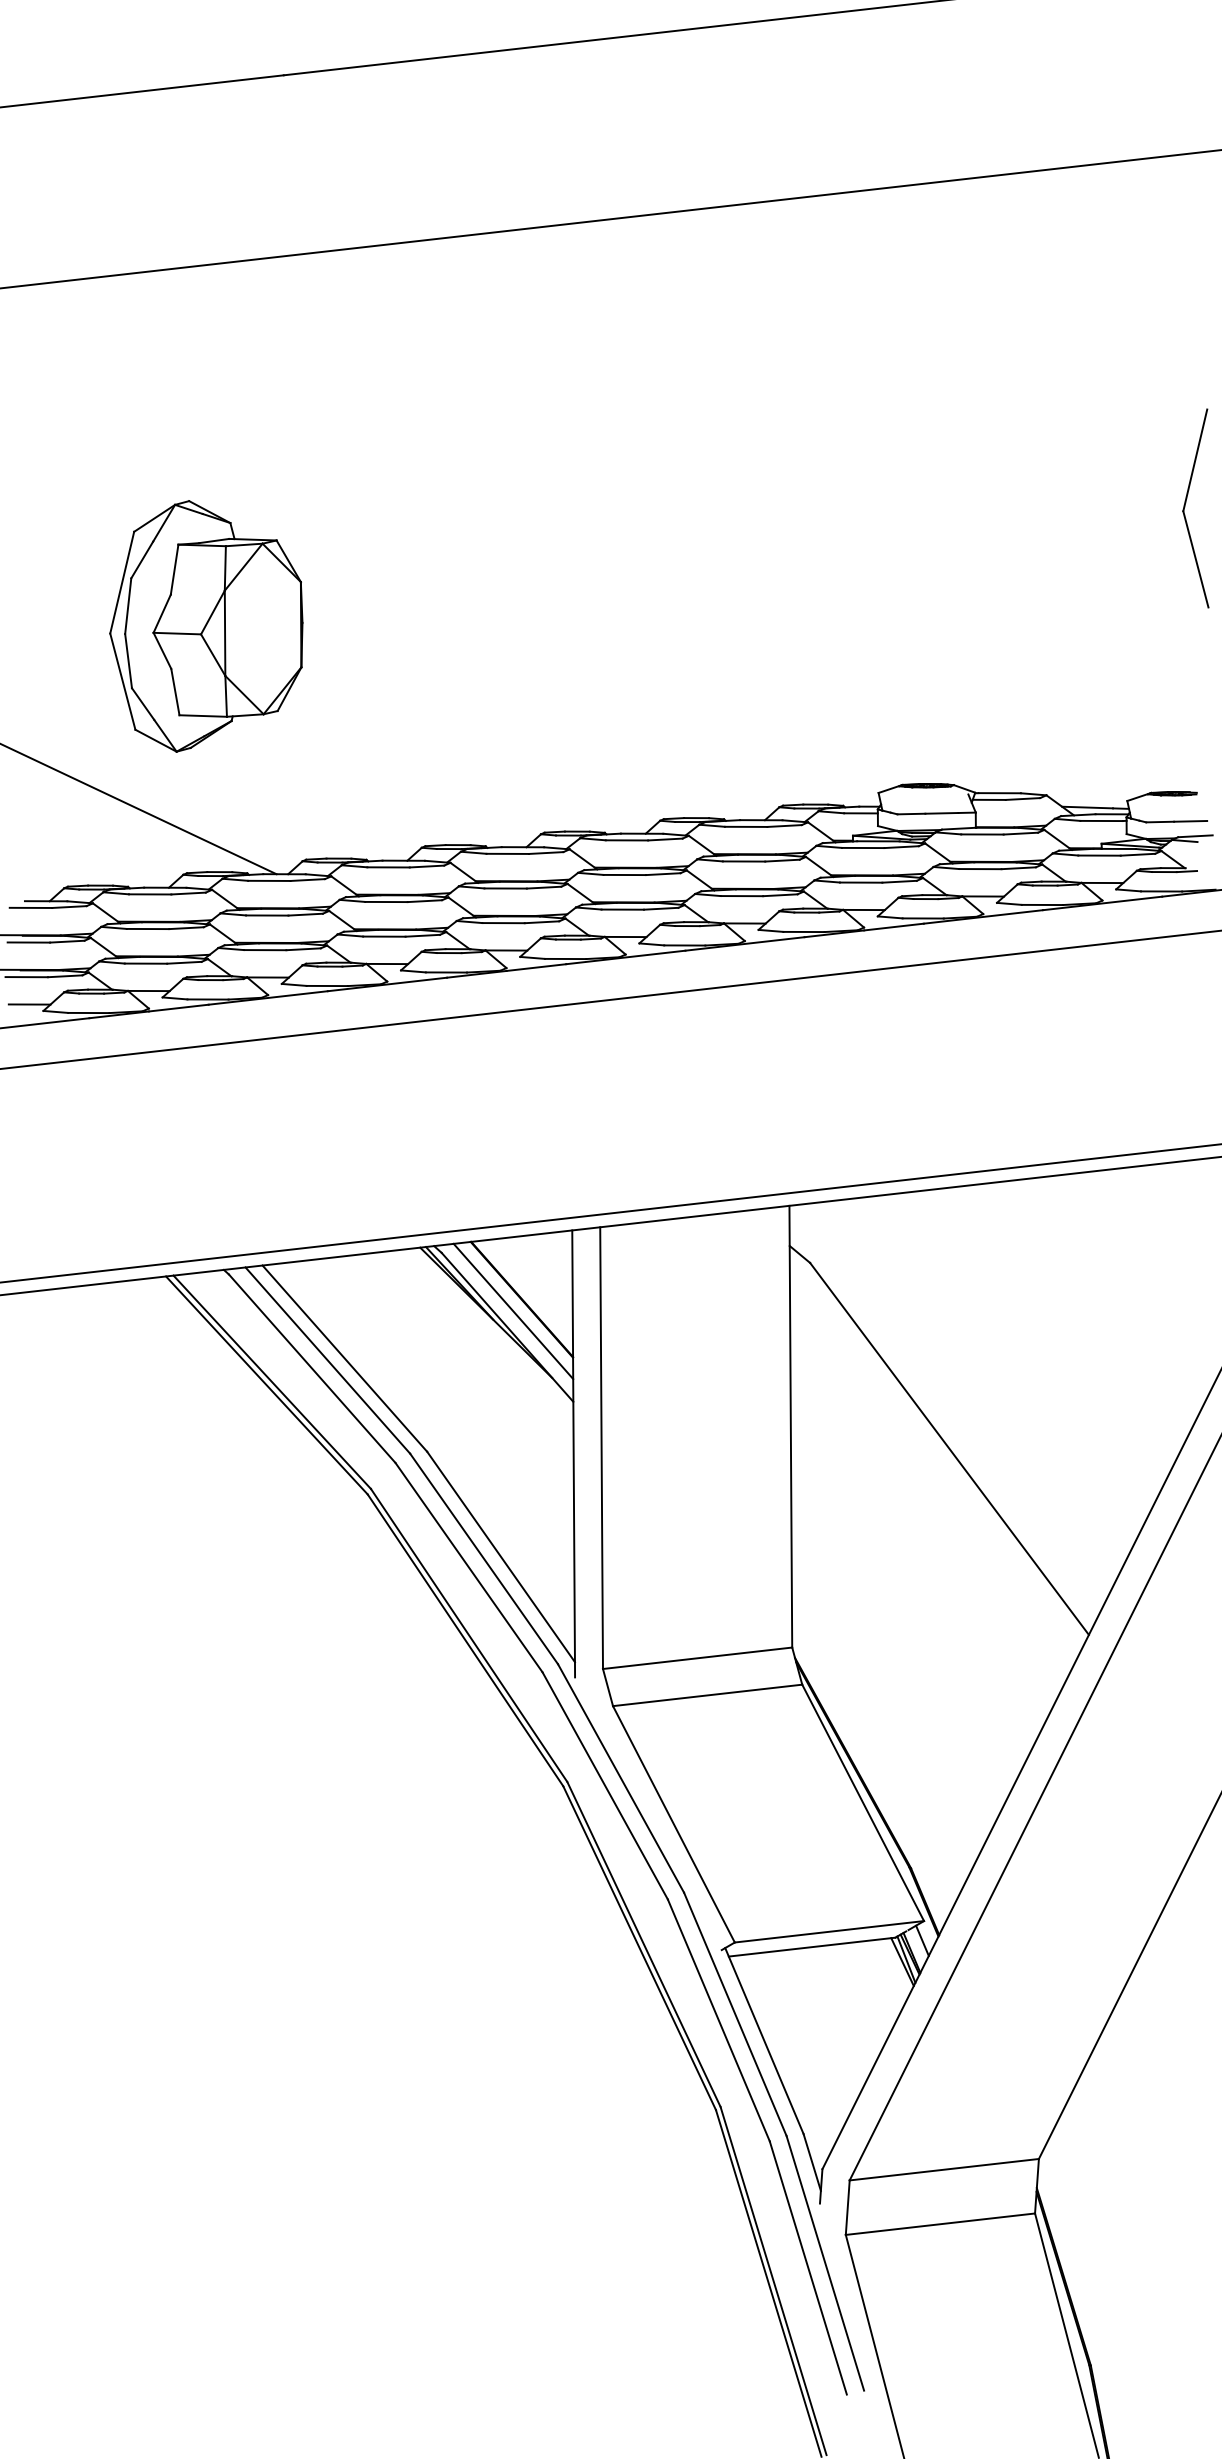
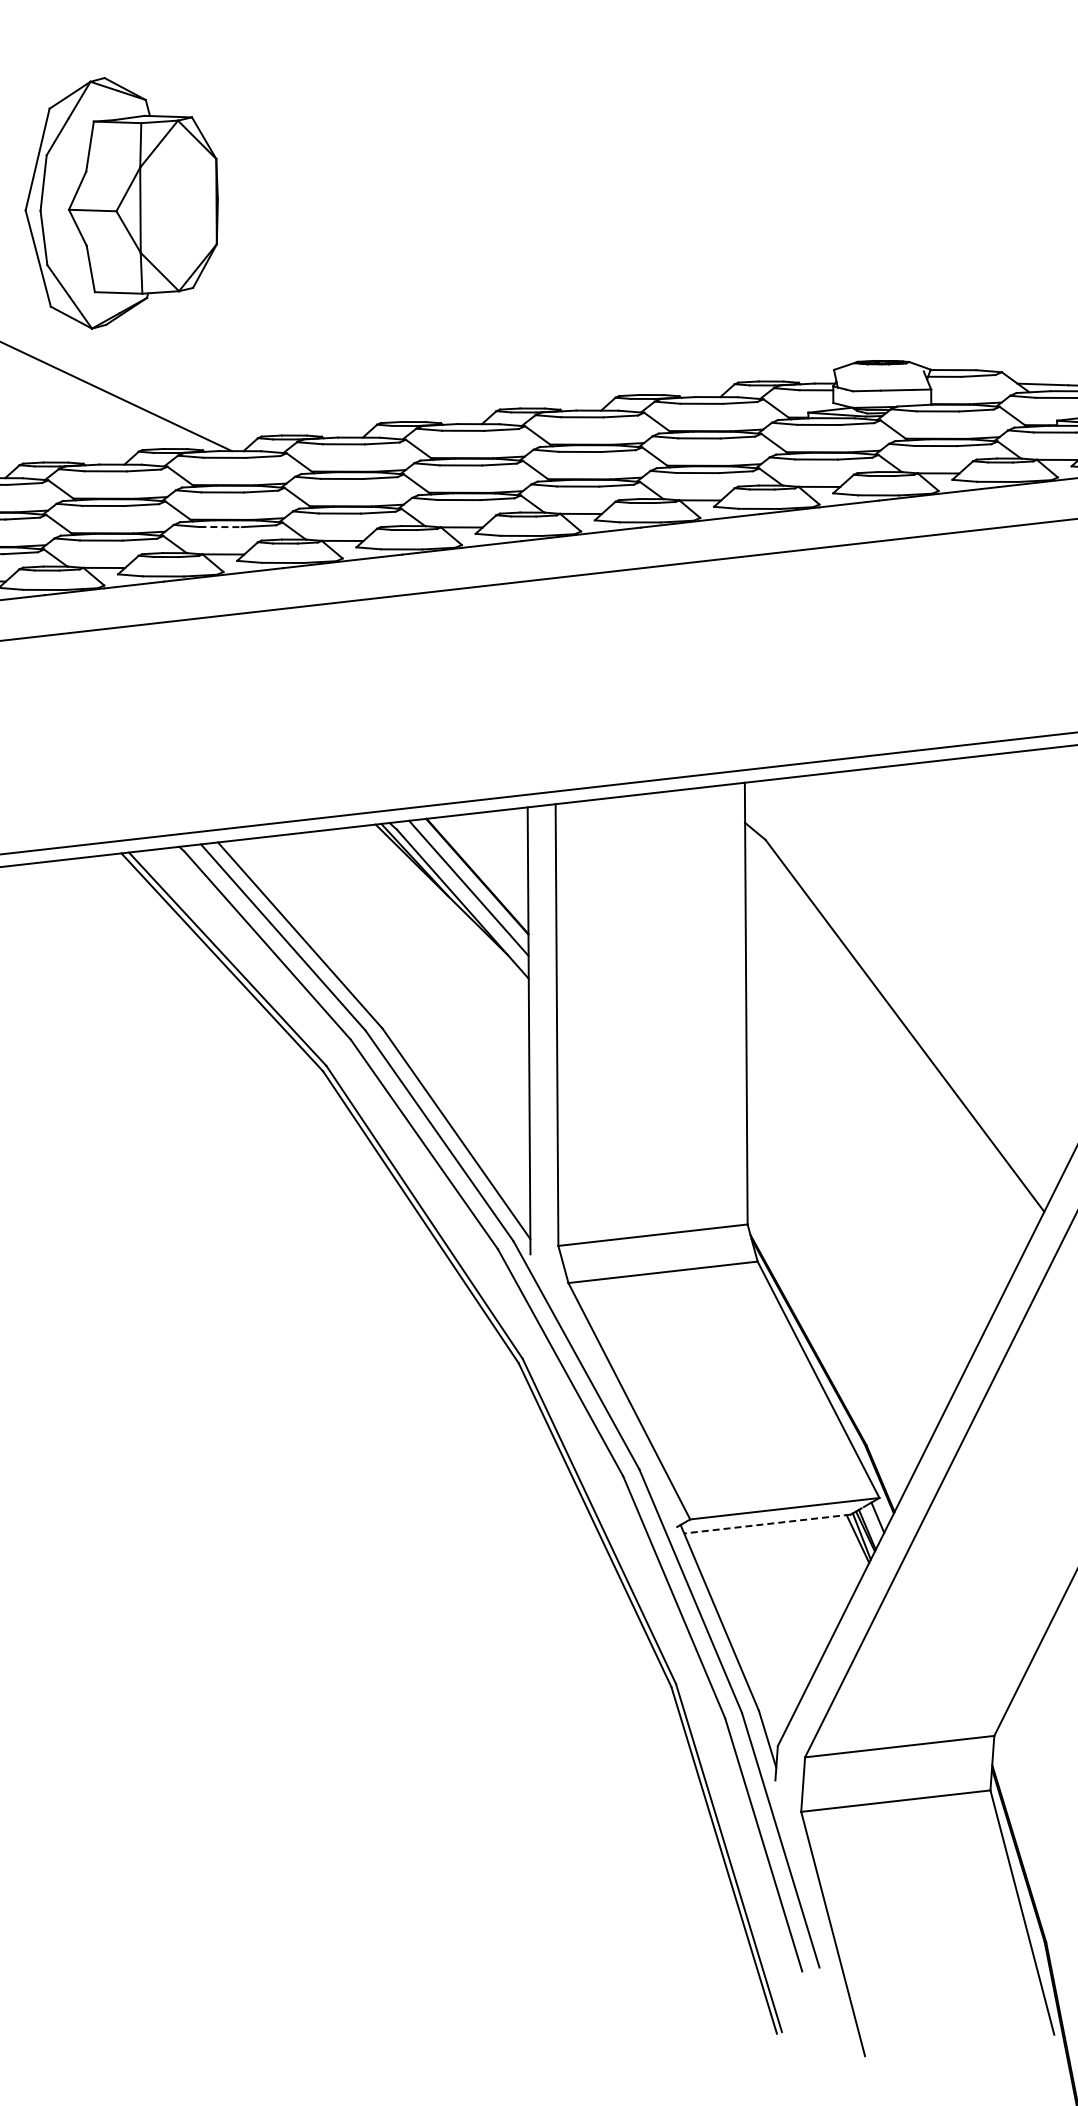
part: (206, 626) -> (121, 203), moved
line: (265, 950) -> (220, 527), solid -> dashed
line: (812, 1947) -> (767, 1524), solid -> dashed

